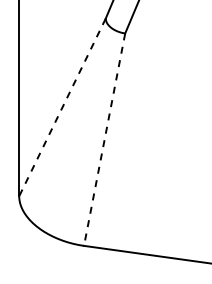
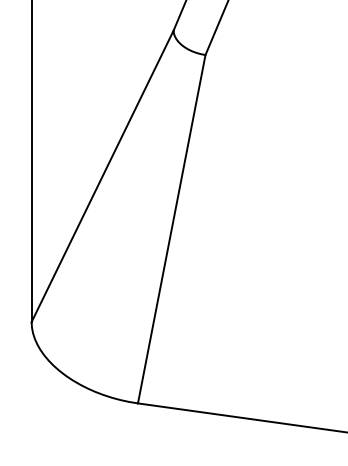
line: (62, 107) -> (102, 176), dashed -> solid
line: (104, 140) -> (171, 230), dashed -> solid

